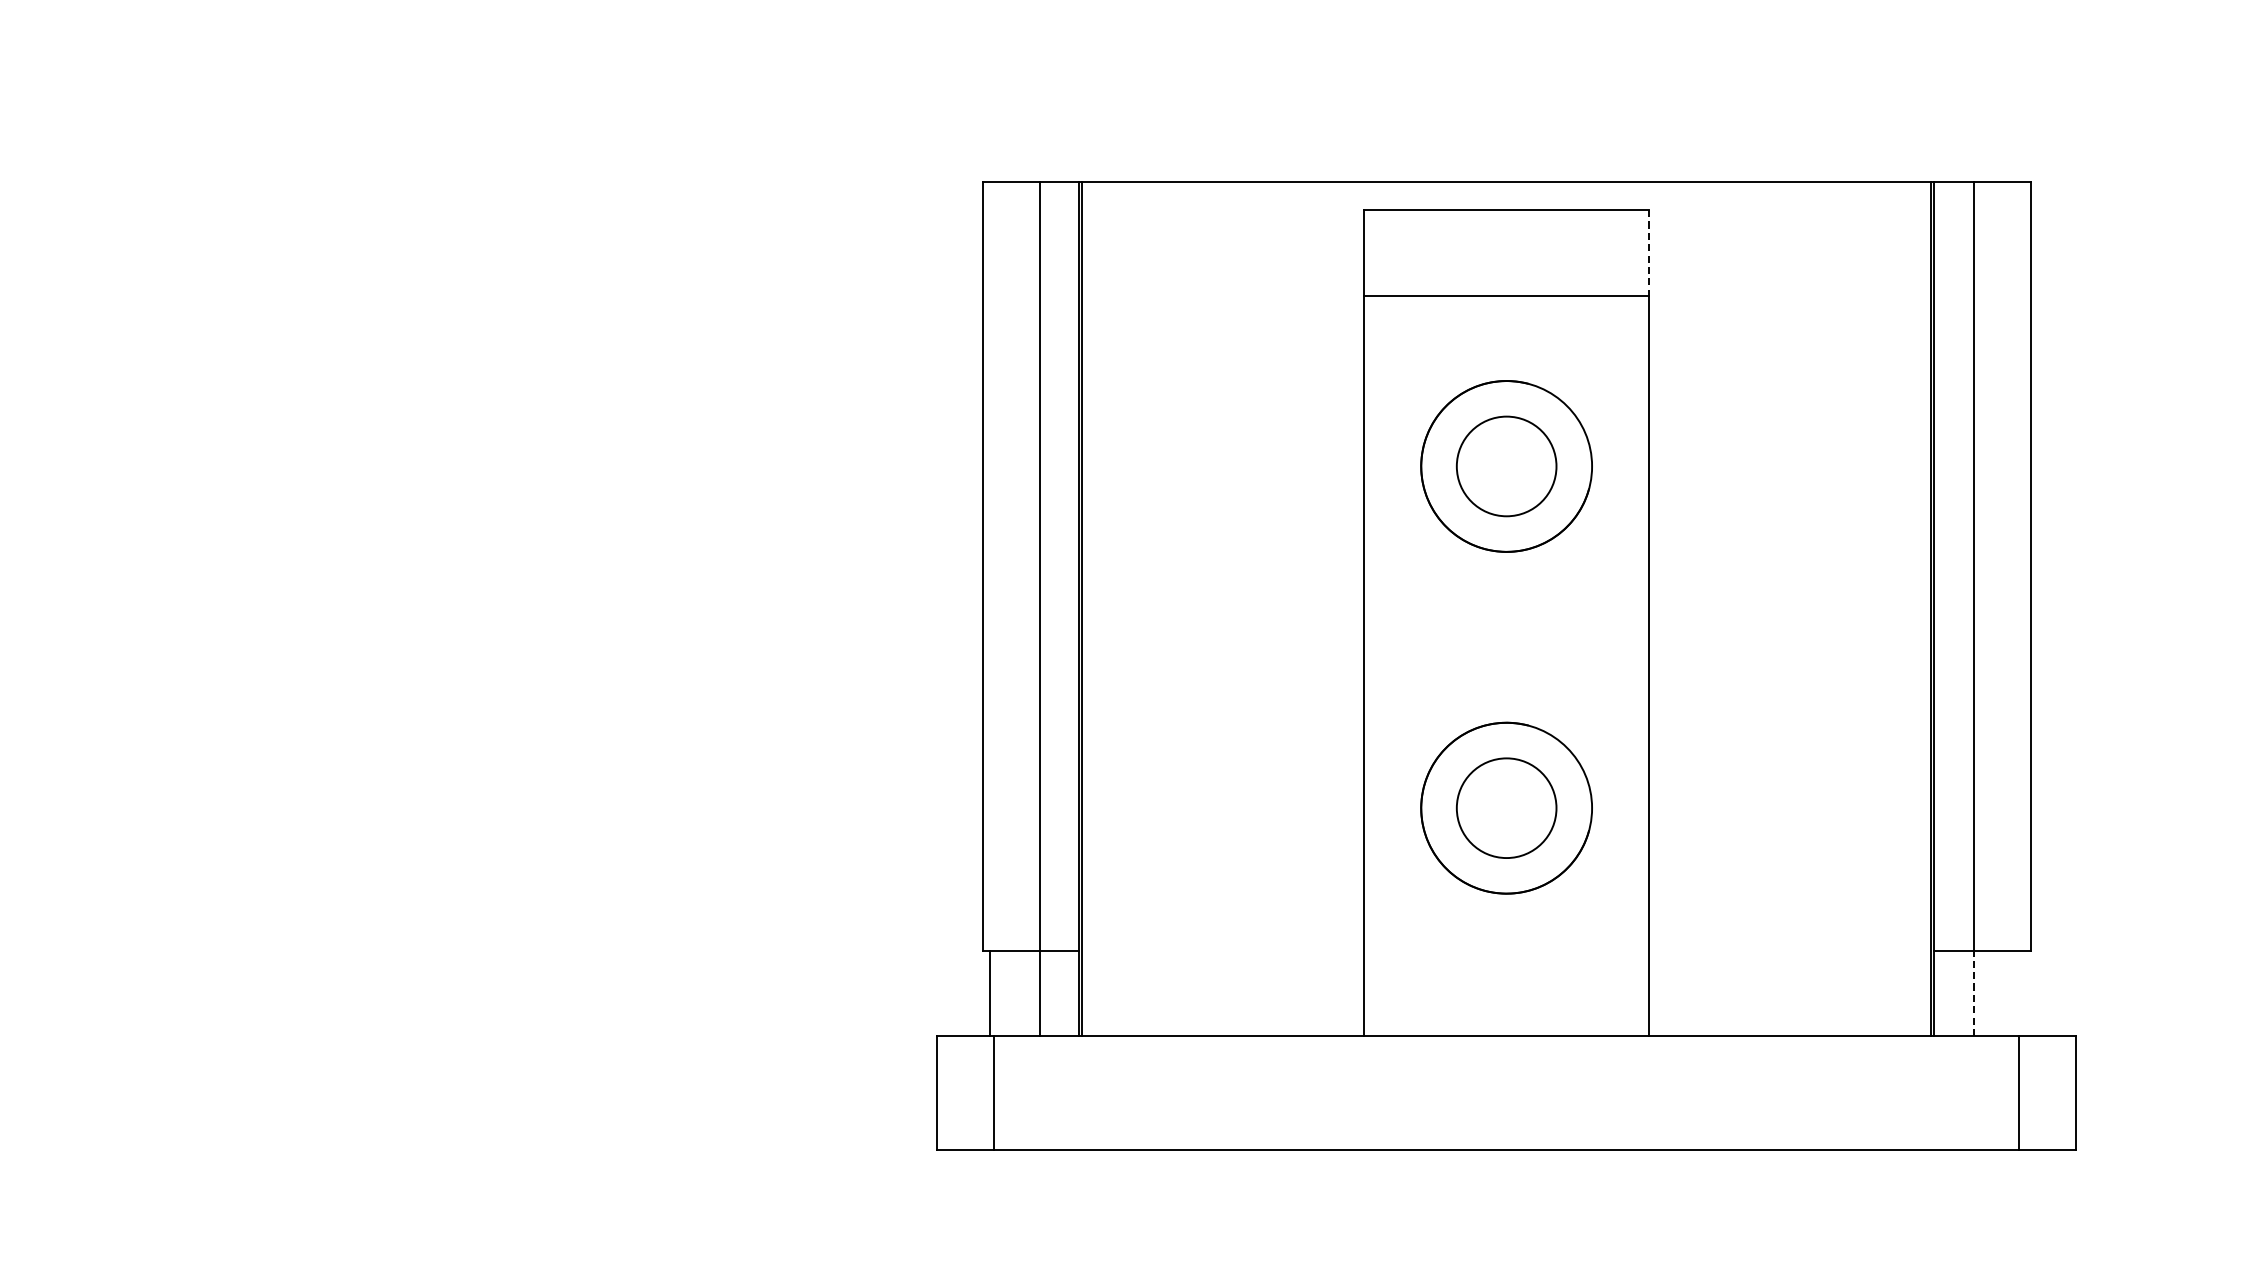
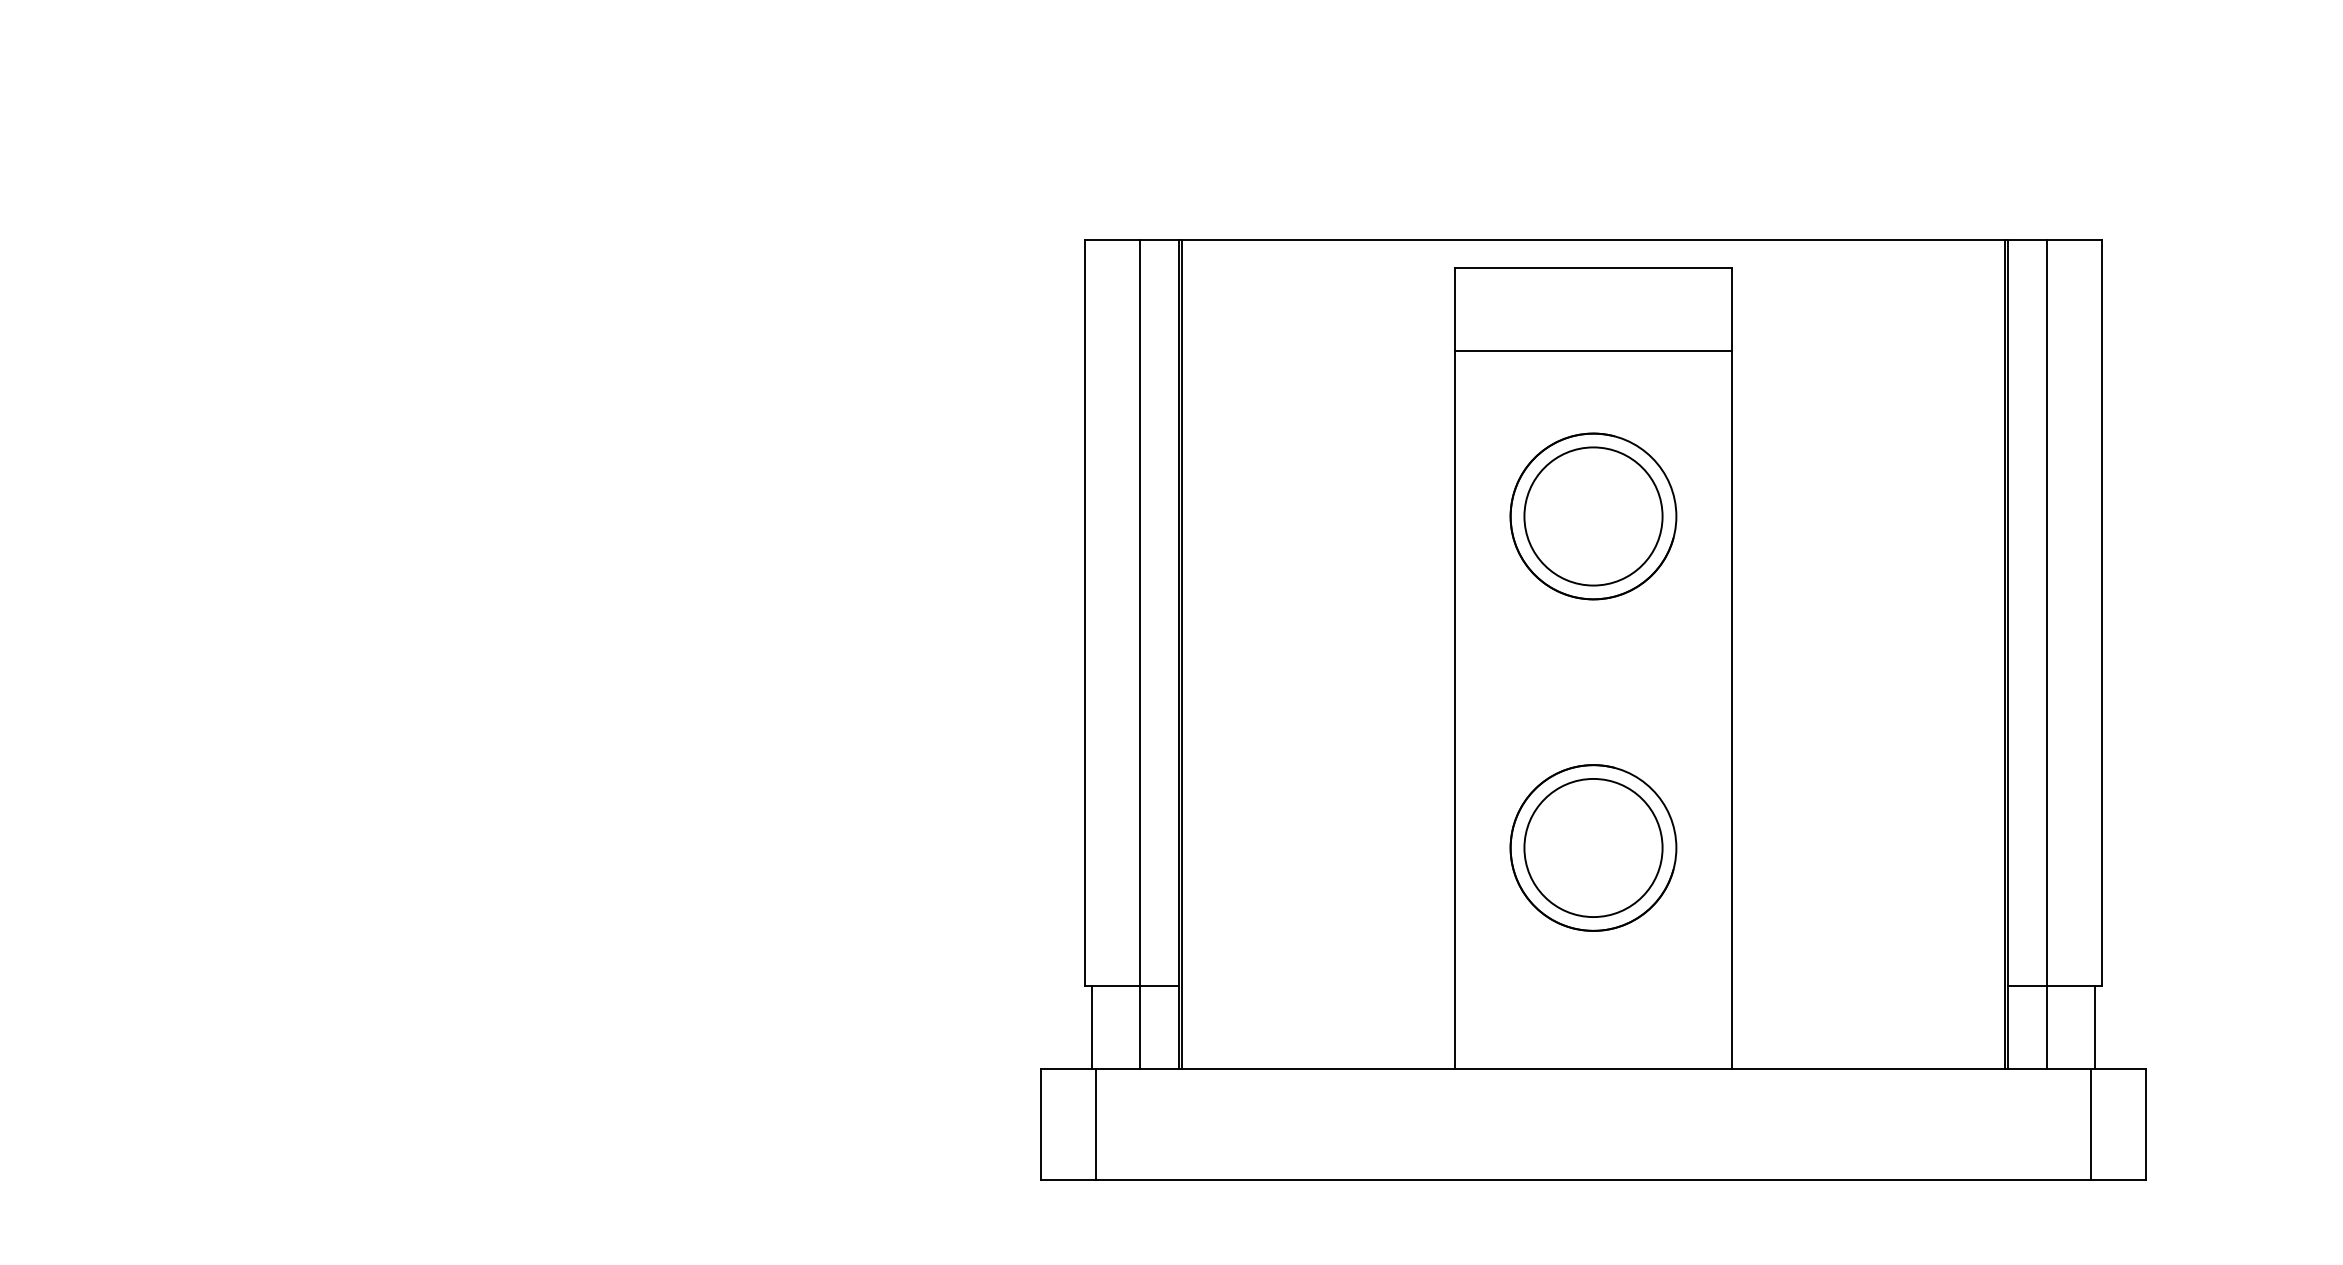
line: (1648, 253) -> (1731, 309), dashed -> solid
circle: (1506, 466) -> (1593, 516), size x1.43
circle: (1506, 807) -> (1593, 847), size x1.43
line: (1973, 993) -> (2046, 1027), dashed -> solid
line: (2023, 993) -> (2094, 1027), added

